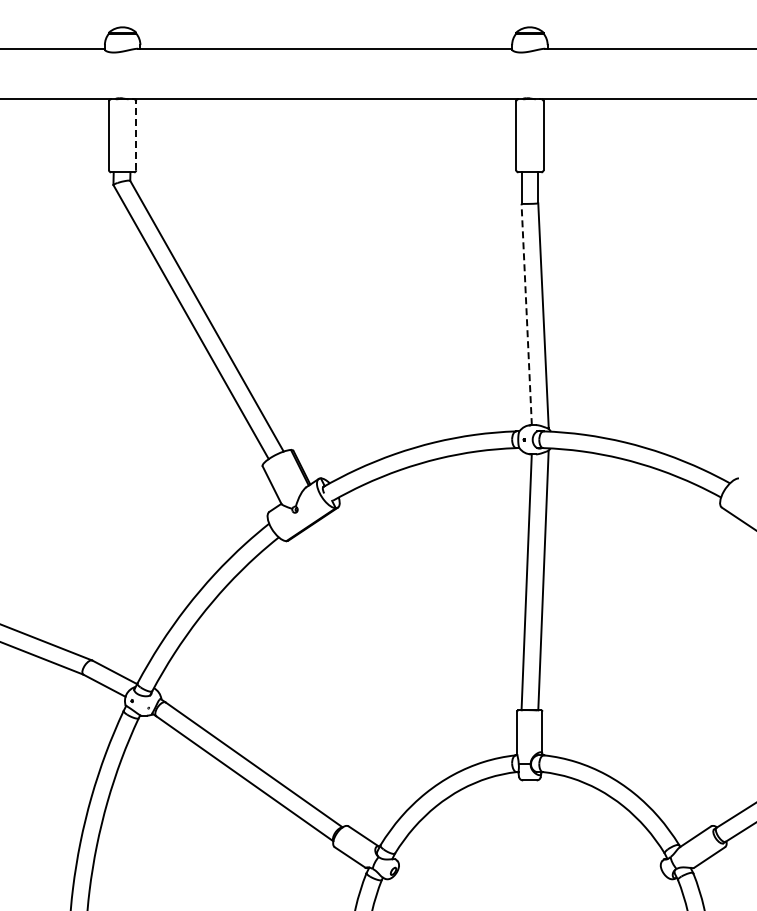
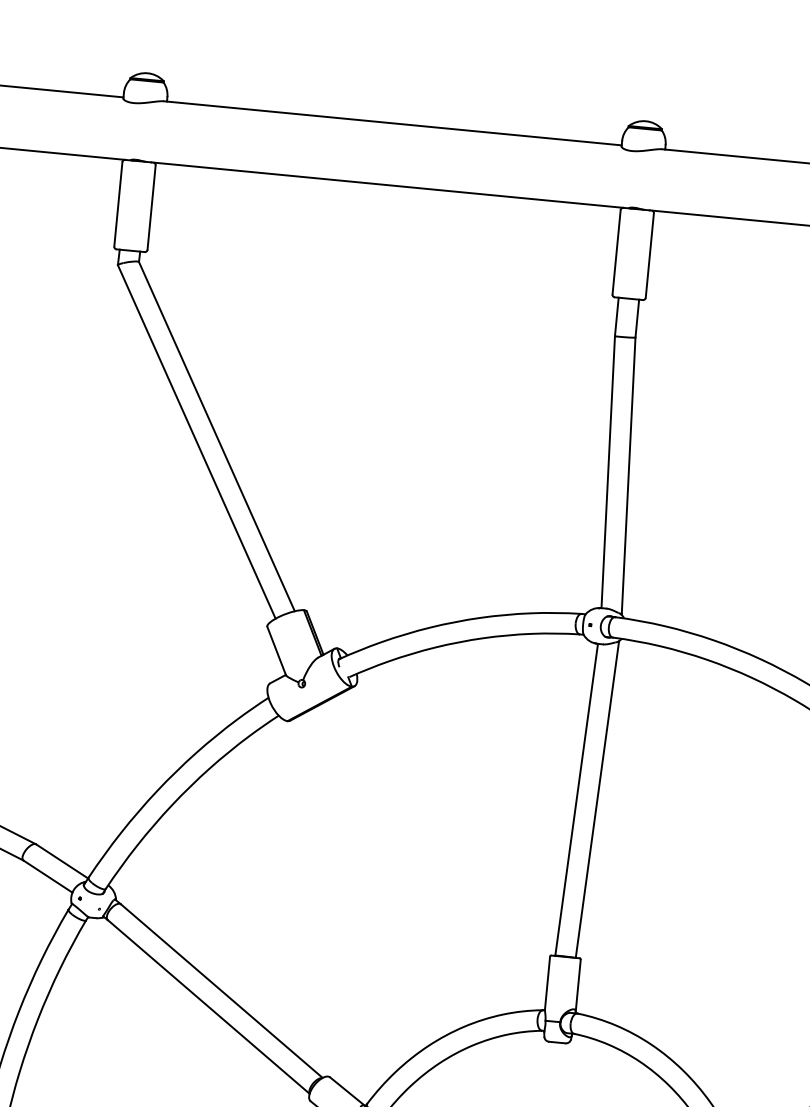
line: (136, 135) -> (151, 207), dashed -> solid
line: (526, 314) -> (607, 472), dashed -> solid

